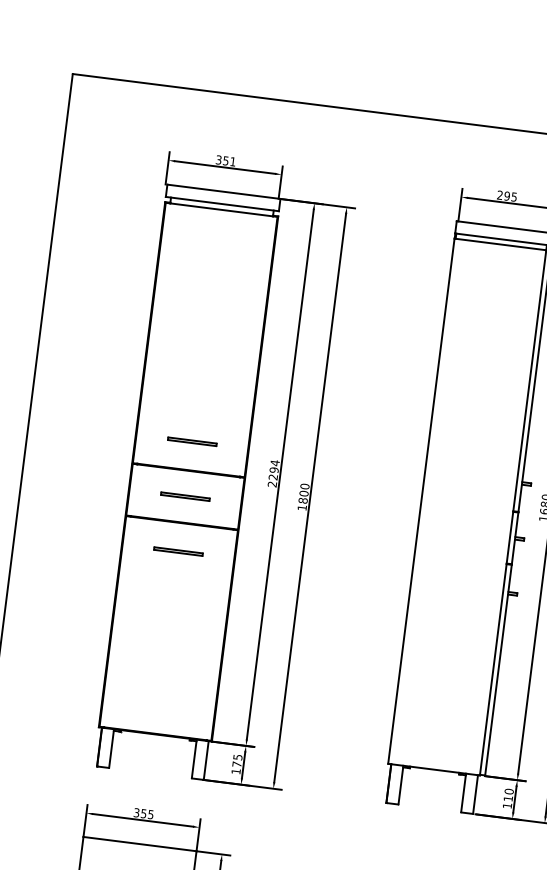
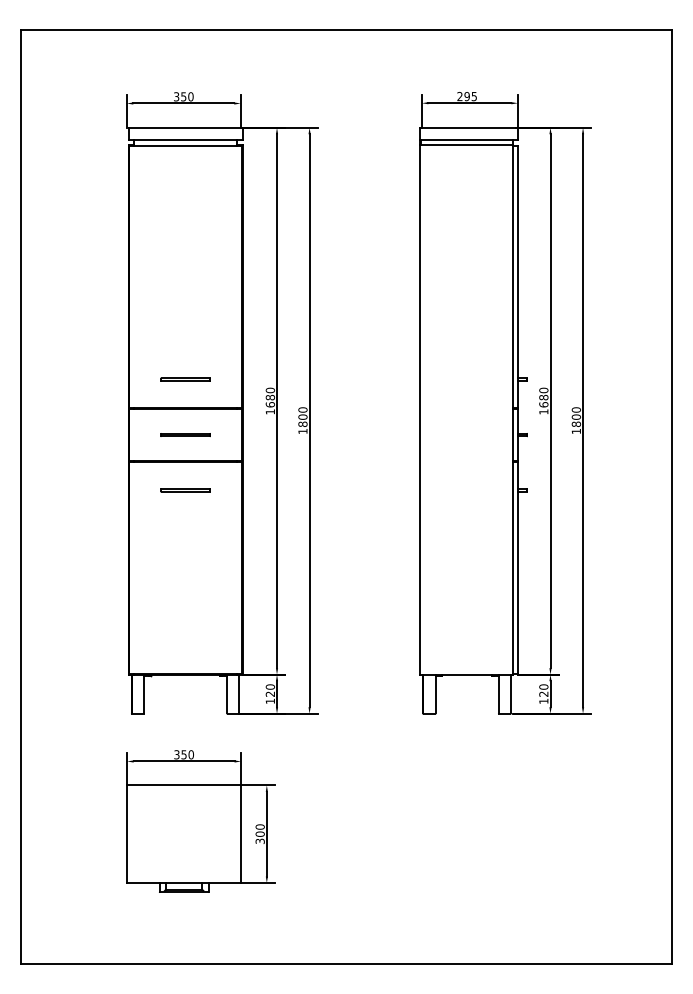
text: (232, 161) -> (190, 96), 351 -> 350
text: (273, 473) -> (270, 400), 2294 -> 1680
text: (236, 760) -> (269, 690), 175 -> 120
text: (508, 797) -> (543, 693), 110 -> 120
text: (150, 814) -> (190, 754), 355 -> 350

